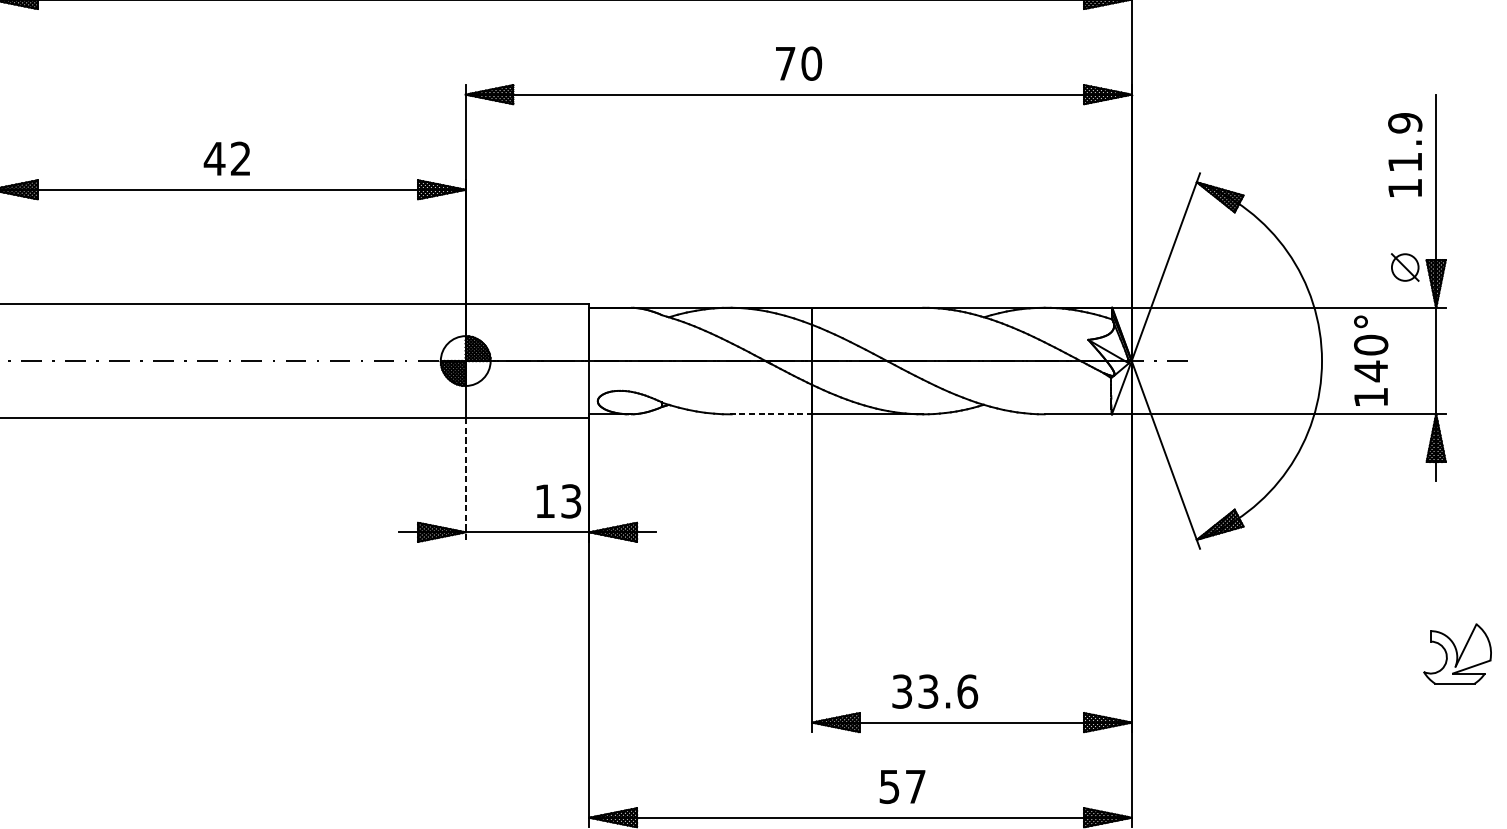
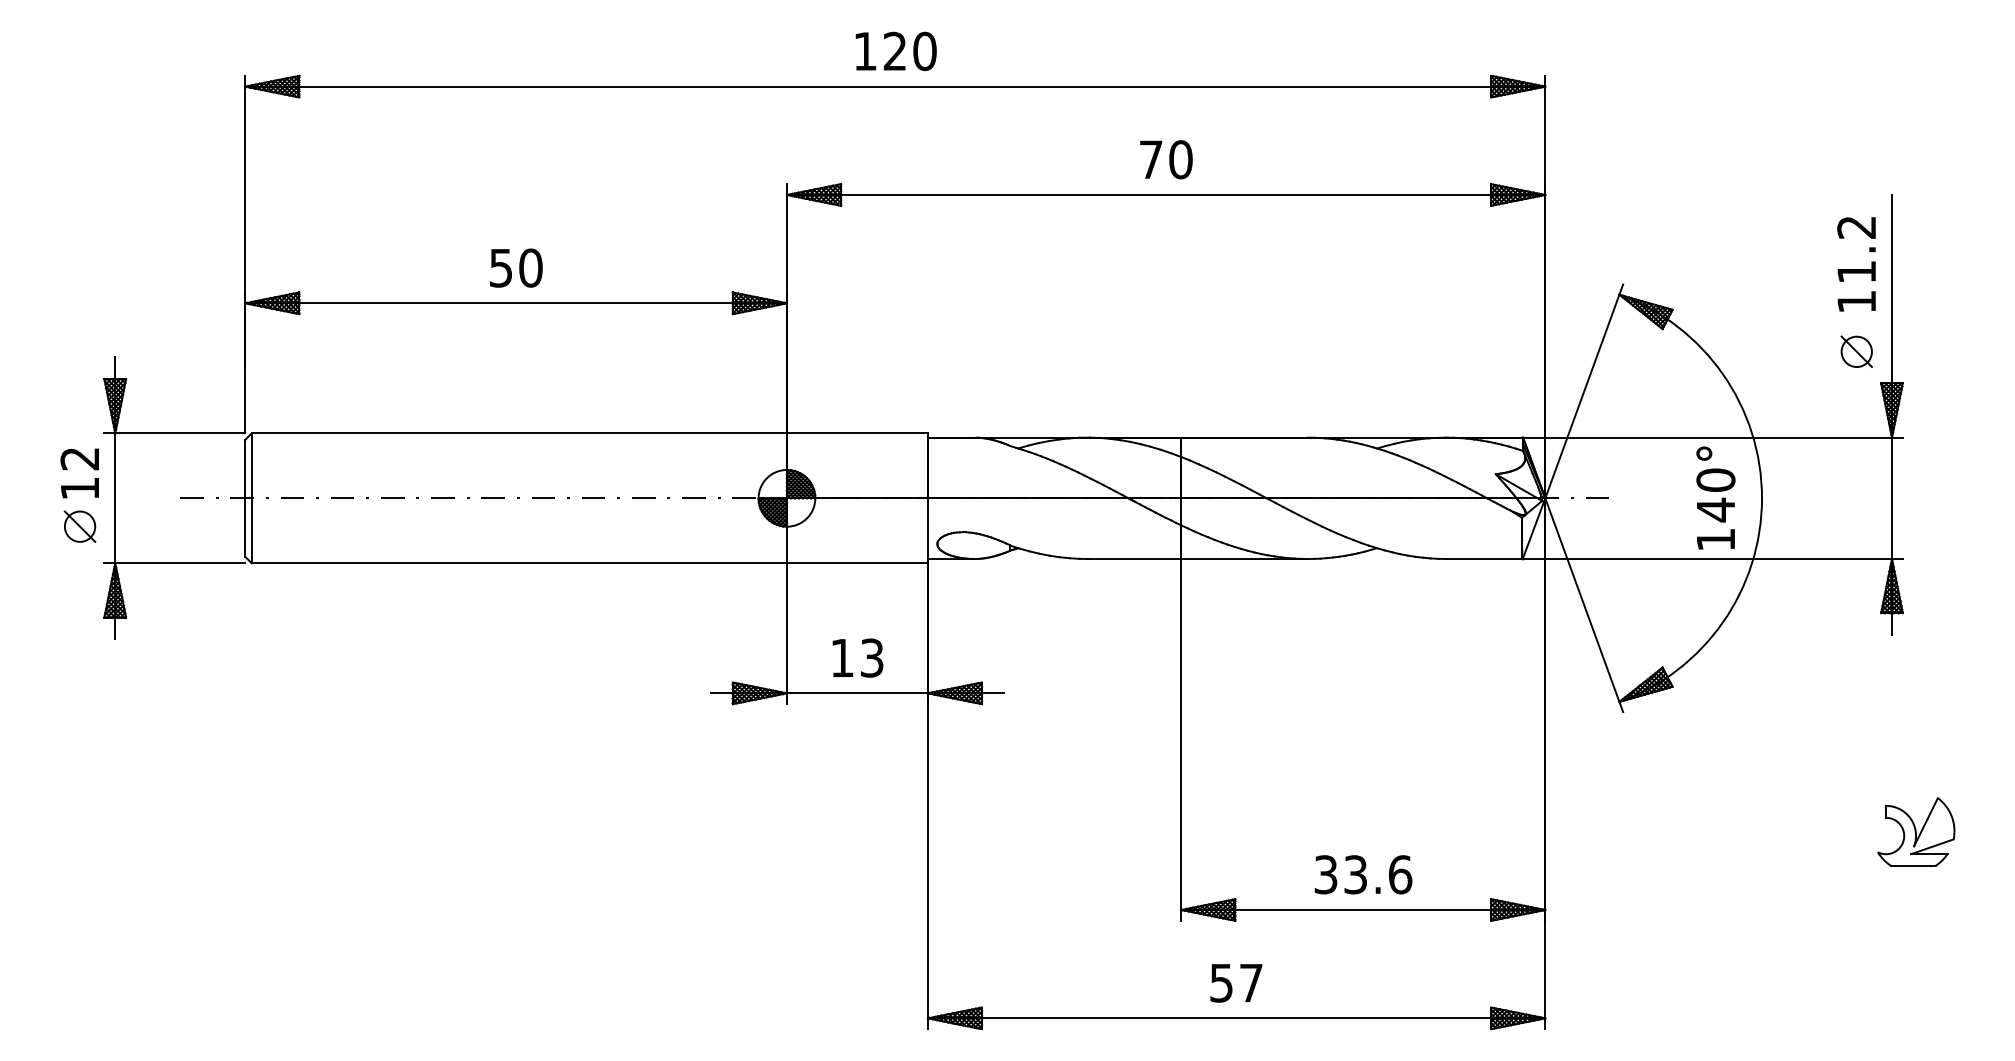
text: (1405, 123) -> (1856, 227), 11.9 -> 11.2
text: (227, 158) -> (515, 267), 42 -> 50
part: (1405, 267) -> (1856, 351), moved
text: (1370, 360) -> (1715, 497), moved
line: (770, 414) -> (1134, 559), dashed -> solid
line: (465, 480) -> (786, 634), dashed -> solid
text: (558, 500) -> (857, 657), moved
text: (935, 691) -> (1363, 874), moved
text: (902, 787) -> (1236, 983), moved

